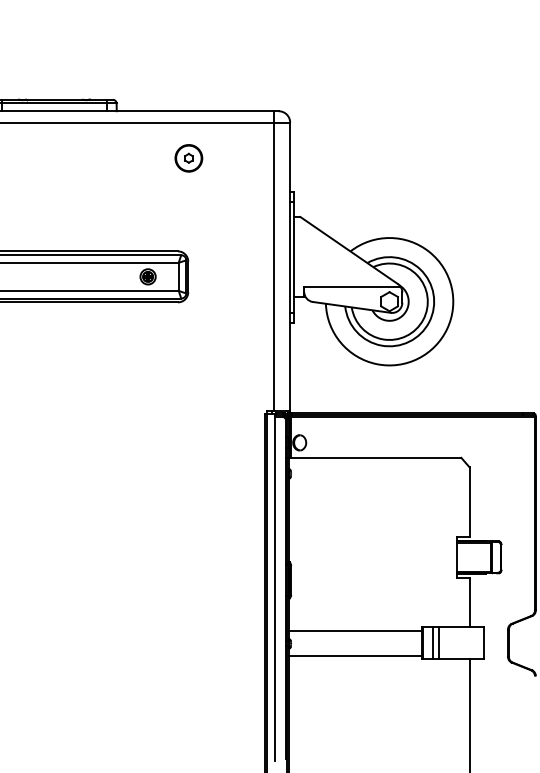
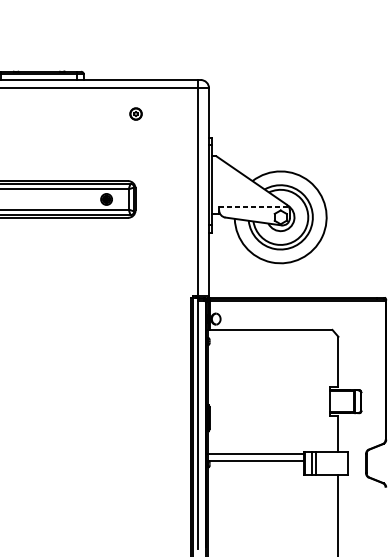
part: (188, 158) -> (135, 114), size x0.6
line: (353, 287) -> (254, 207), solid -> dashed
line: (355, 656) -> (256, 460), moved

